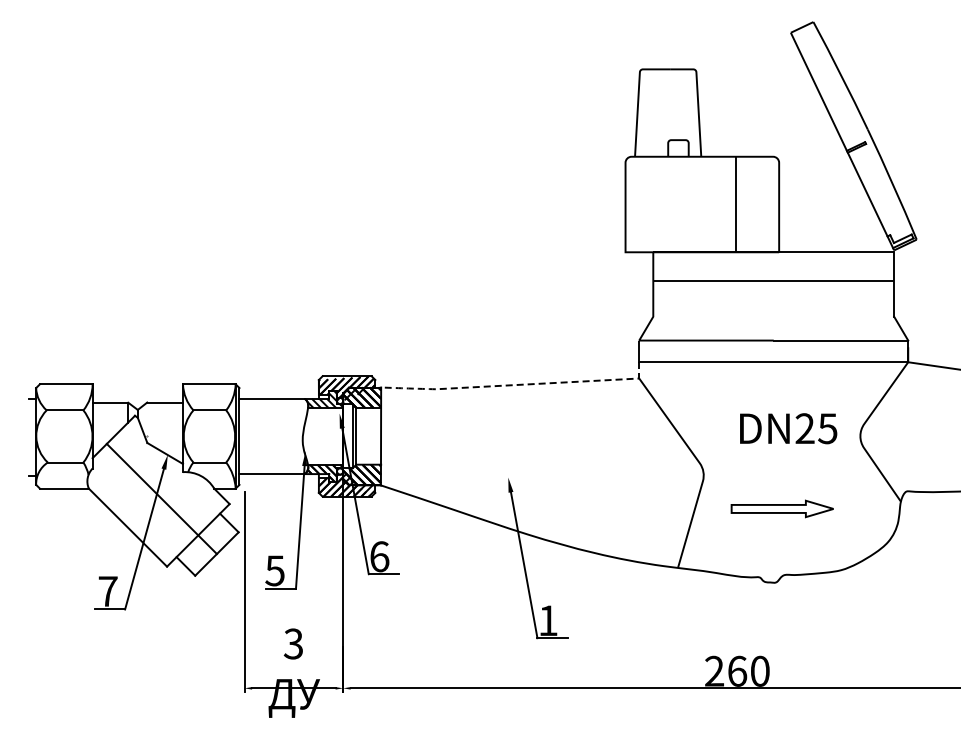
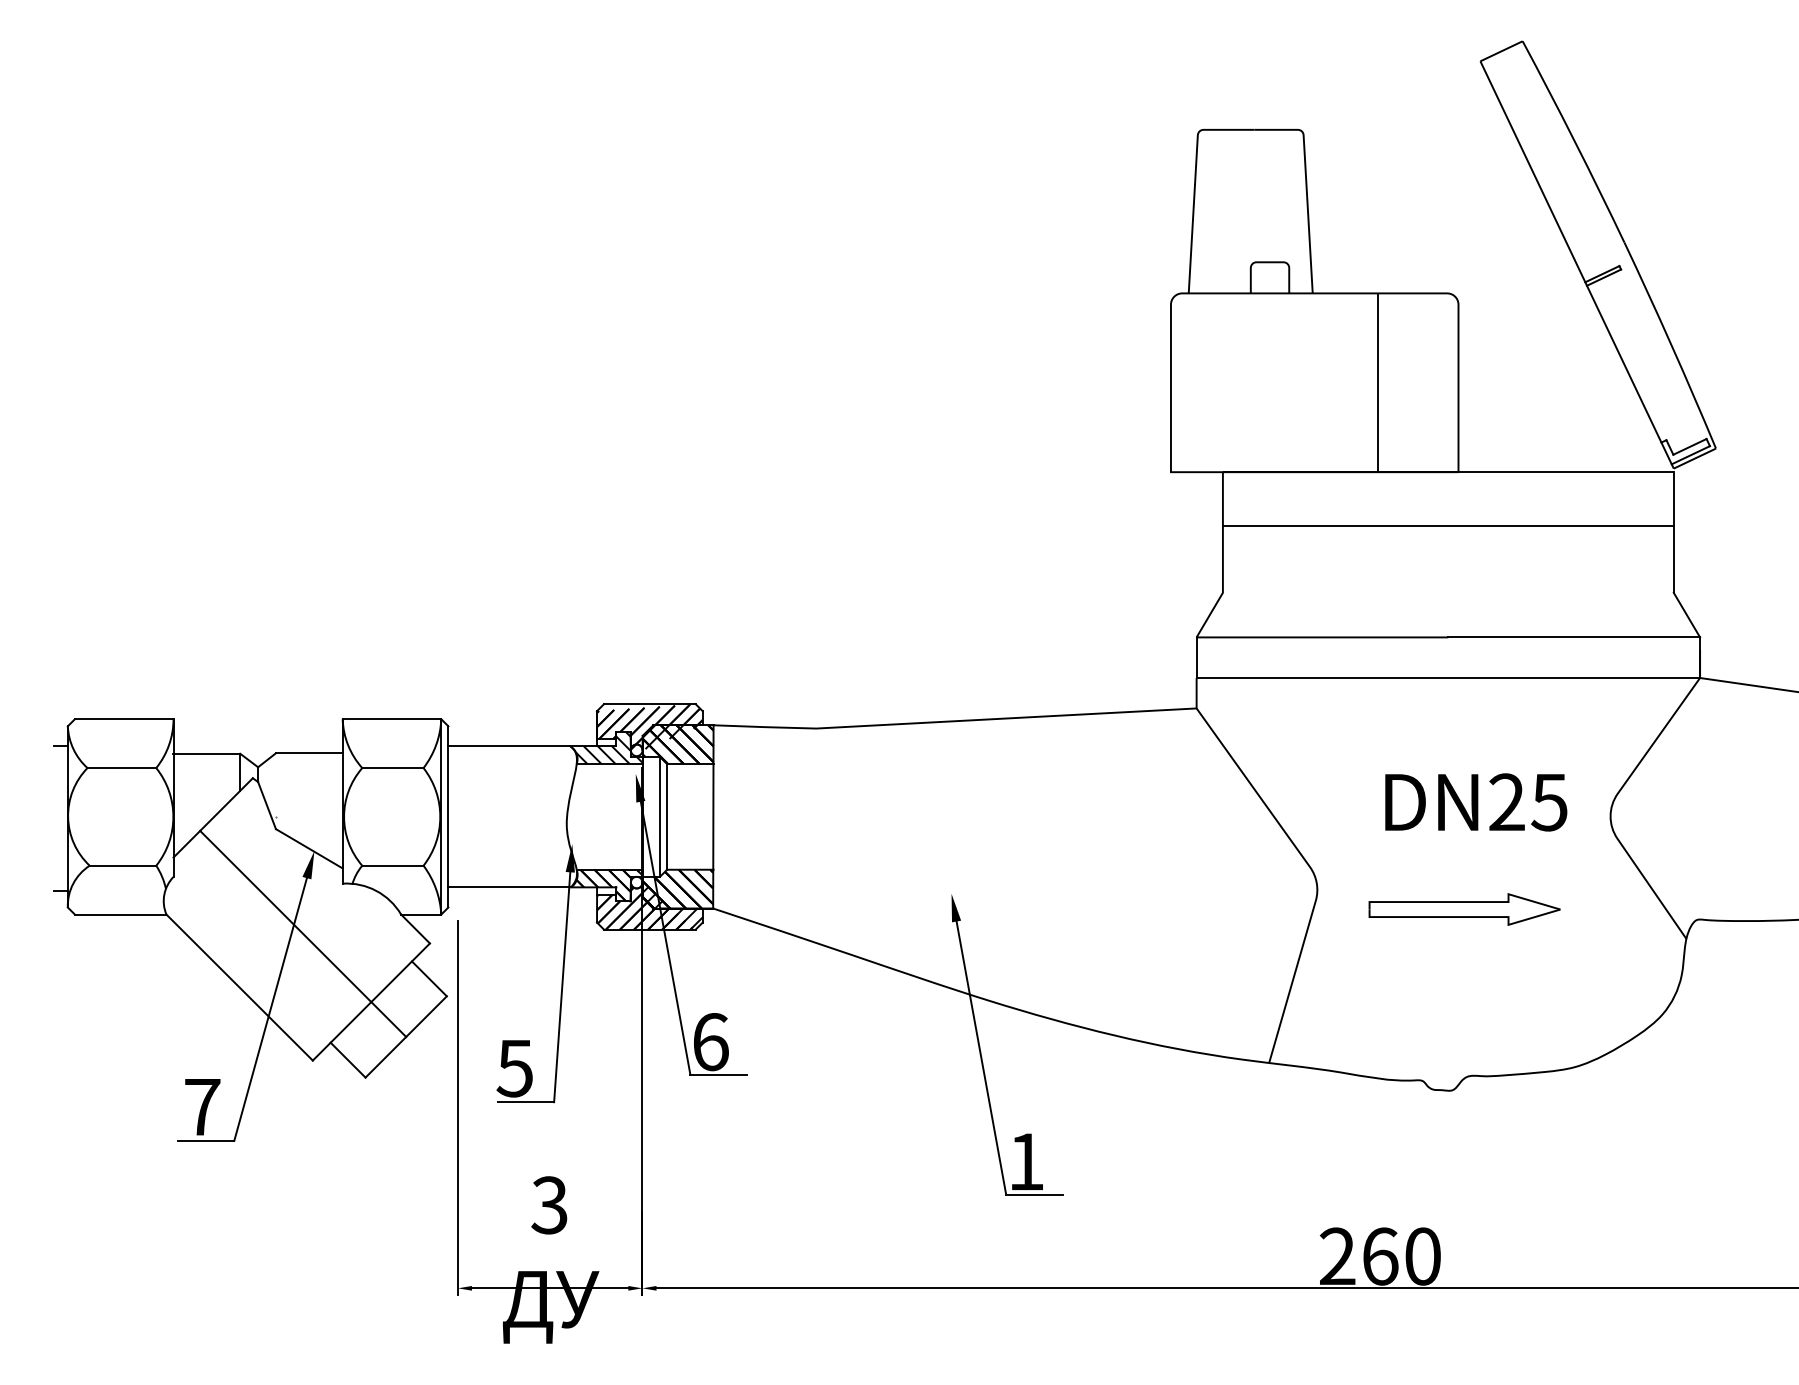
line: (516, 385) -> (966, 721), dashed -> solid
part: (781, 508) -> (1462, 908), moved

